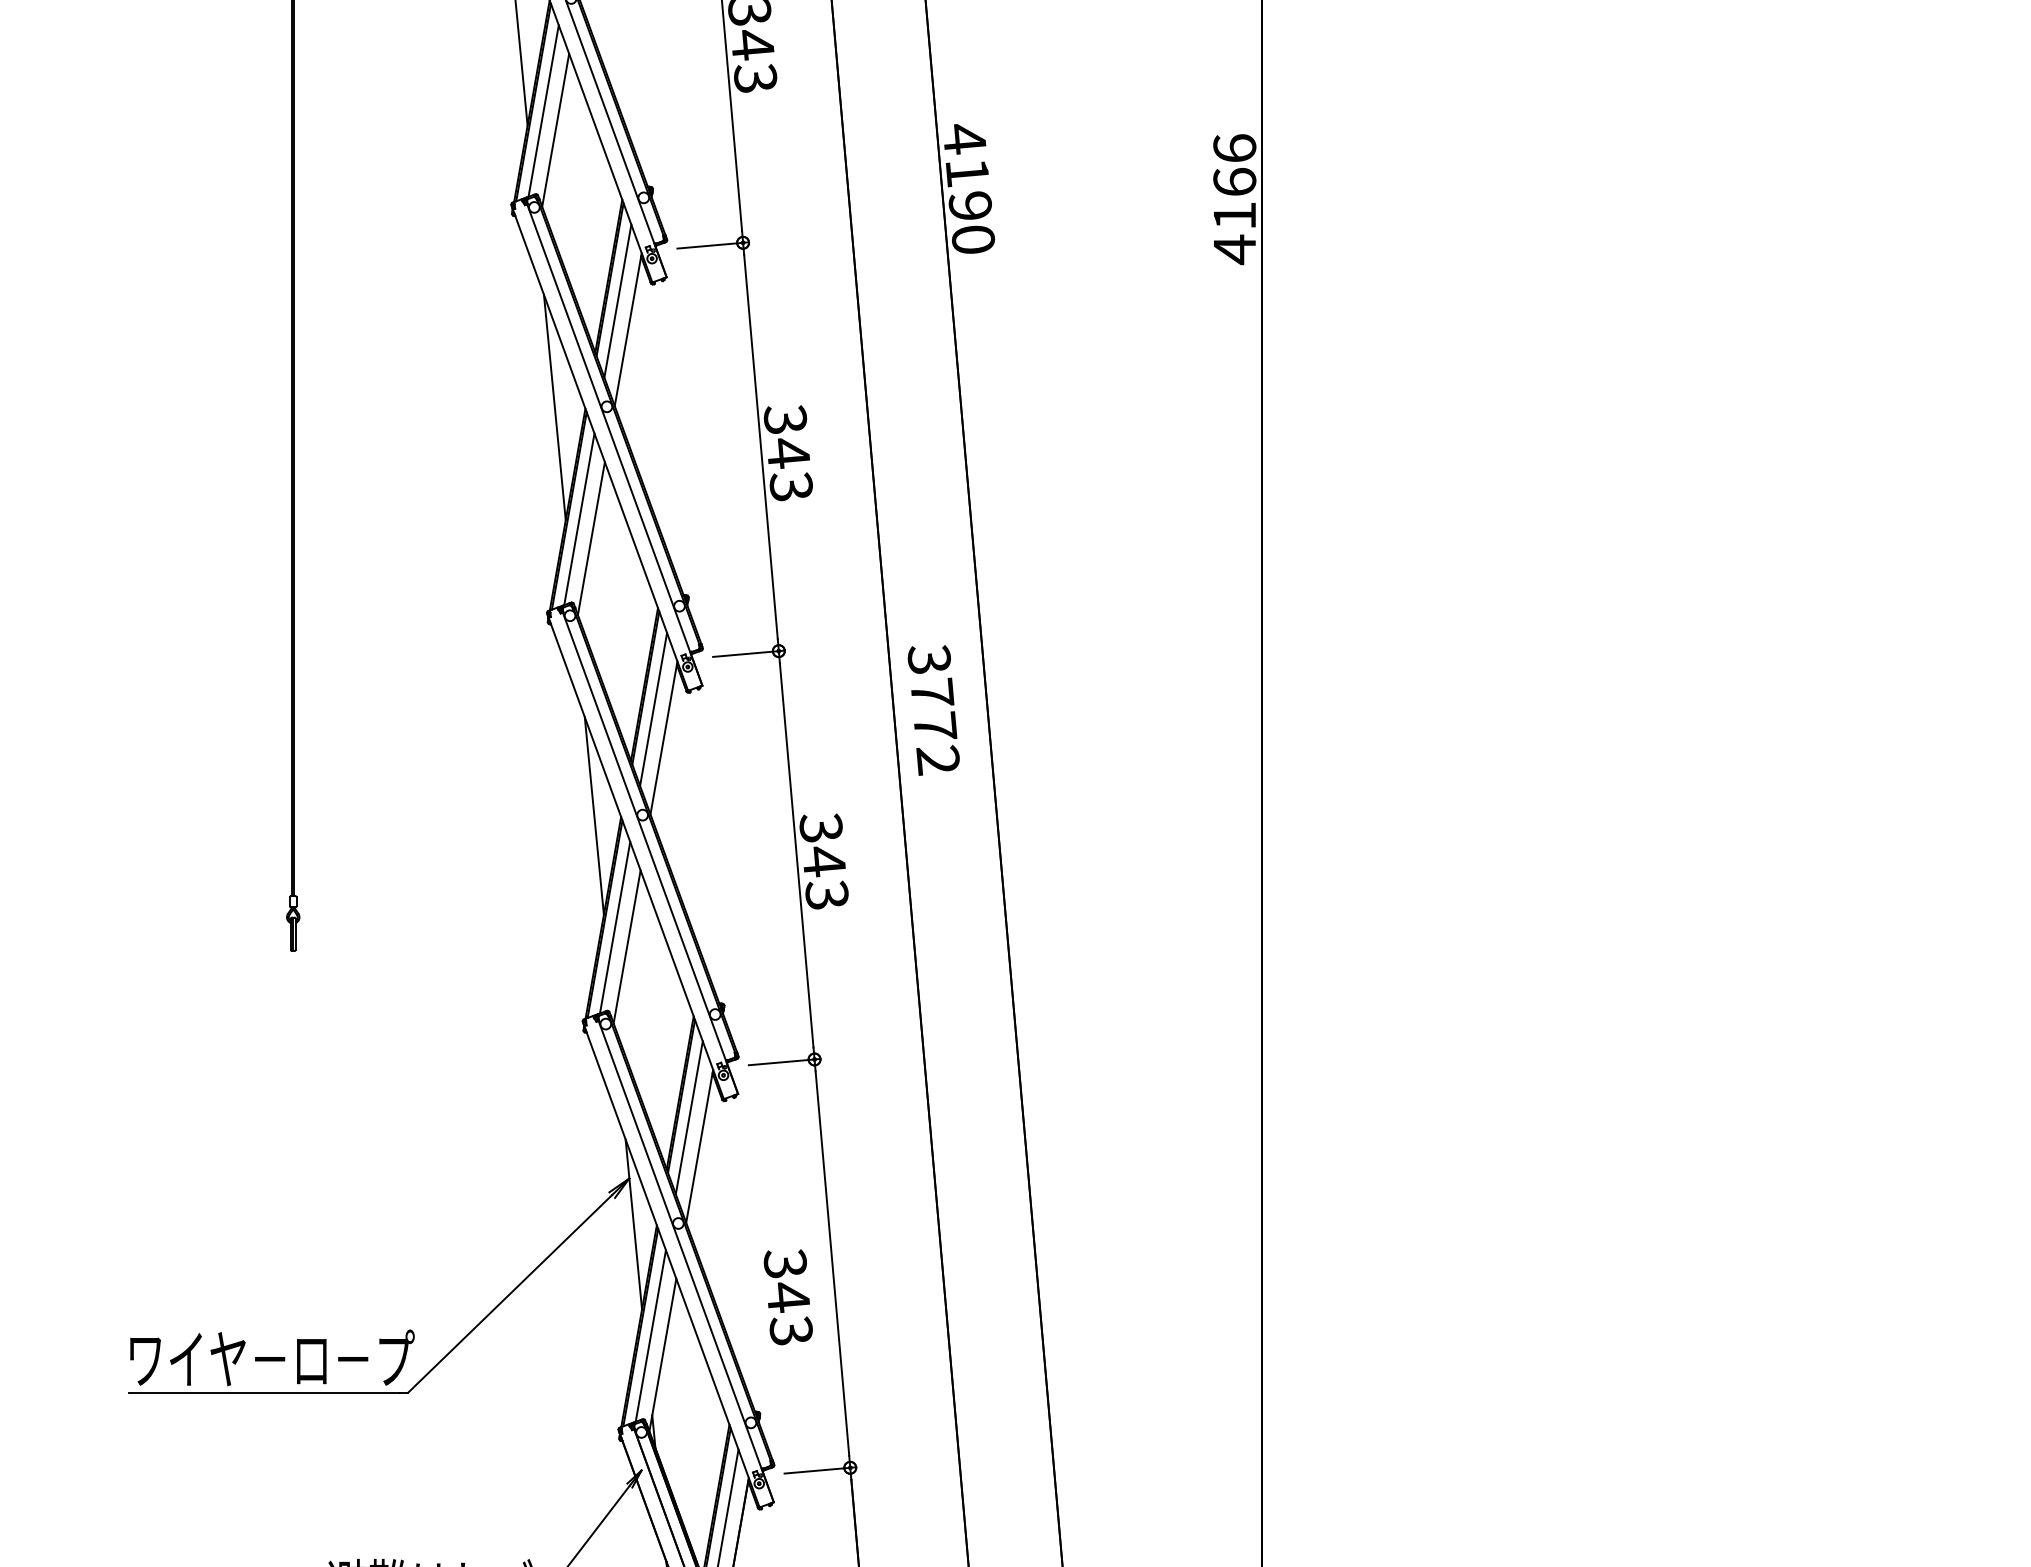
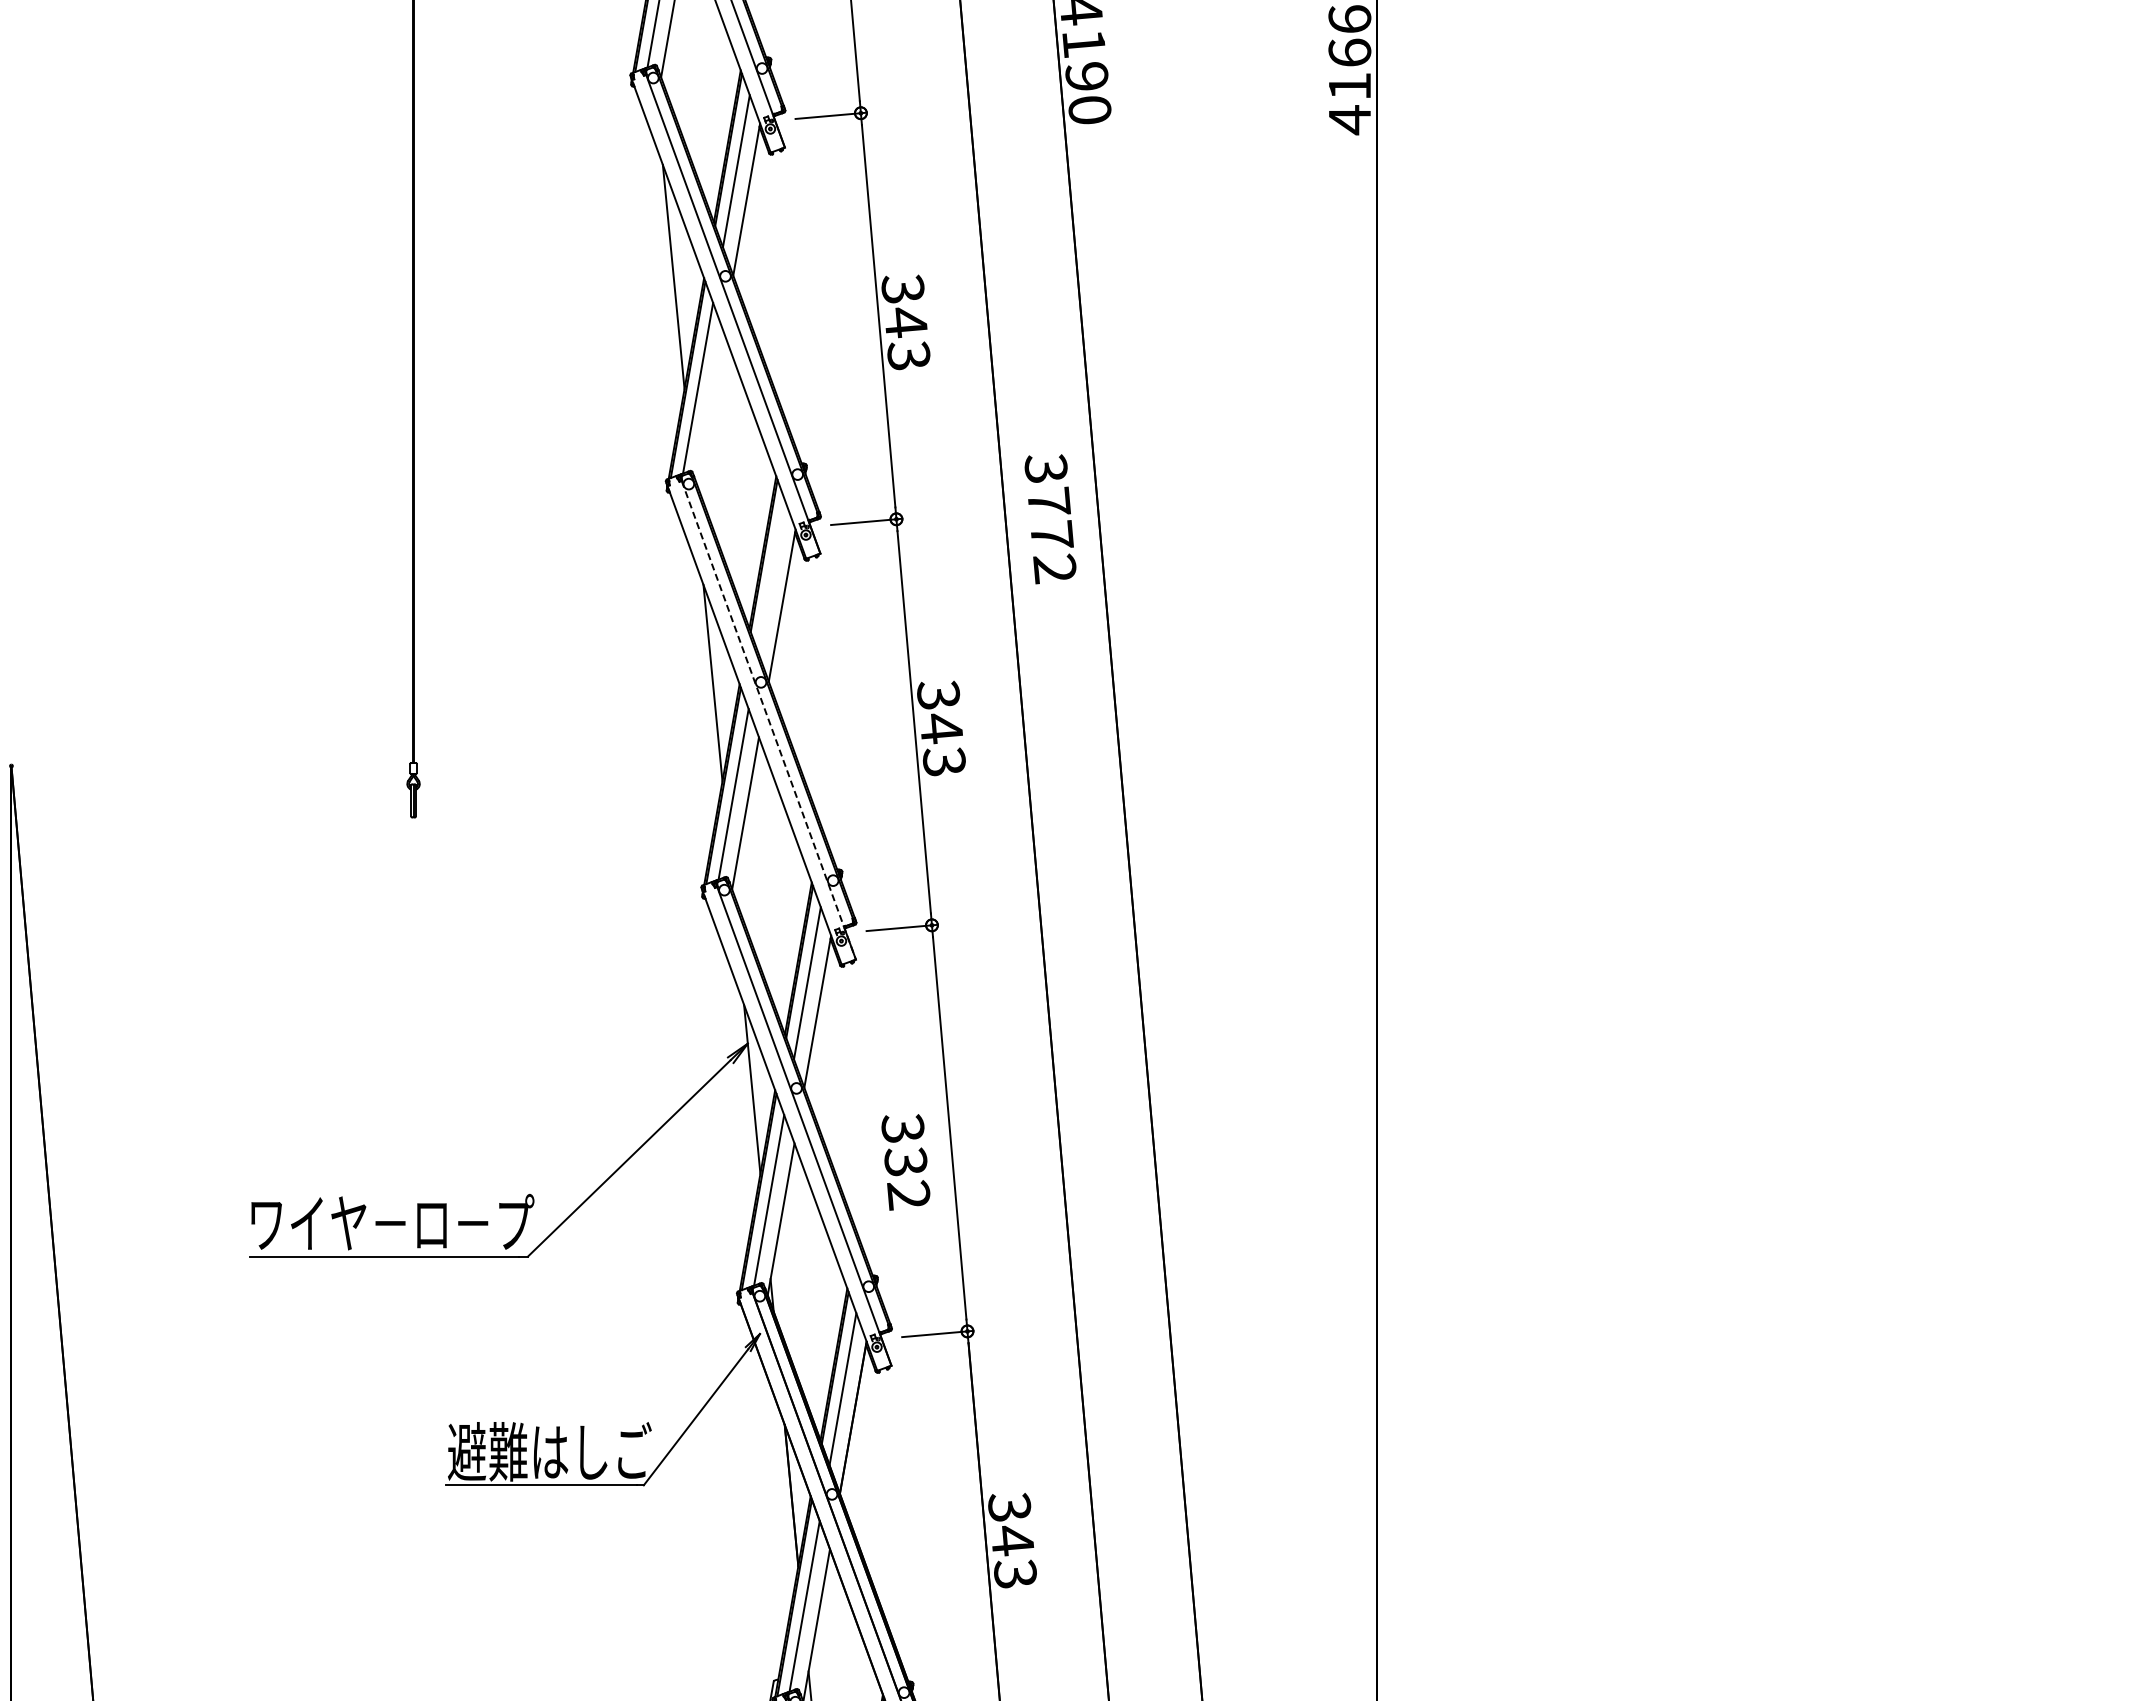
line: (590, 538) -> (709, 407), removed
line: (653, 709) -> (771, 577), removed
text: (933, 710) -> (1050, 519), moved
line: (650, 853) -> (768, 720), solid -> dashed
text: (789, 1314) -> (907, 1178), 343 -> 332

